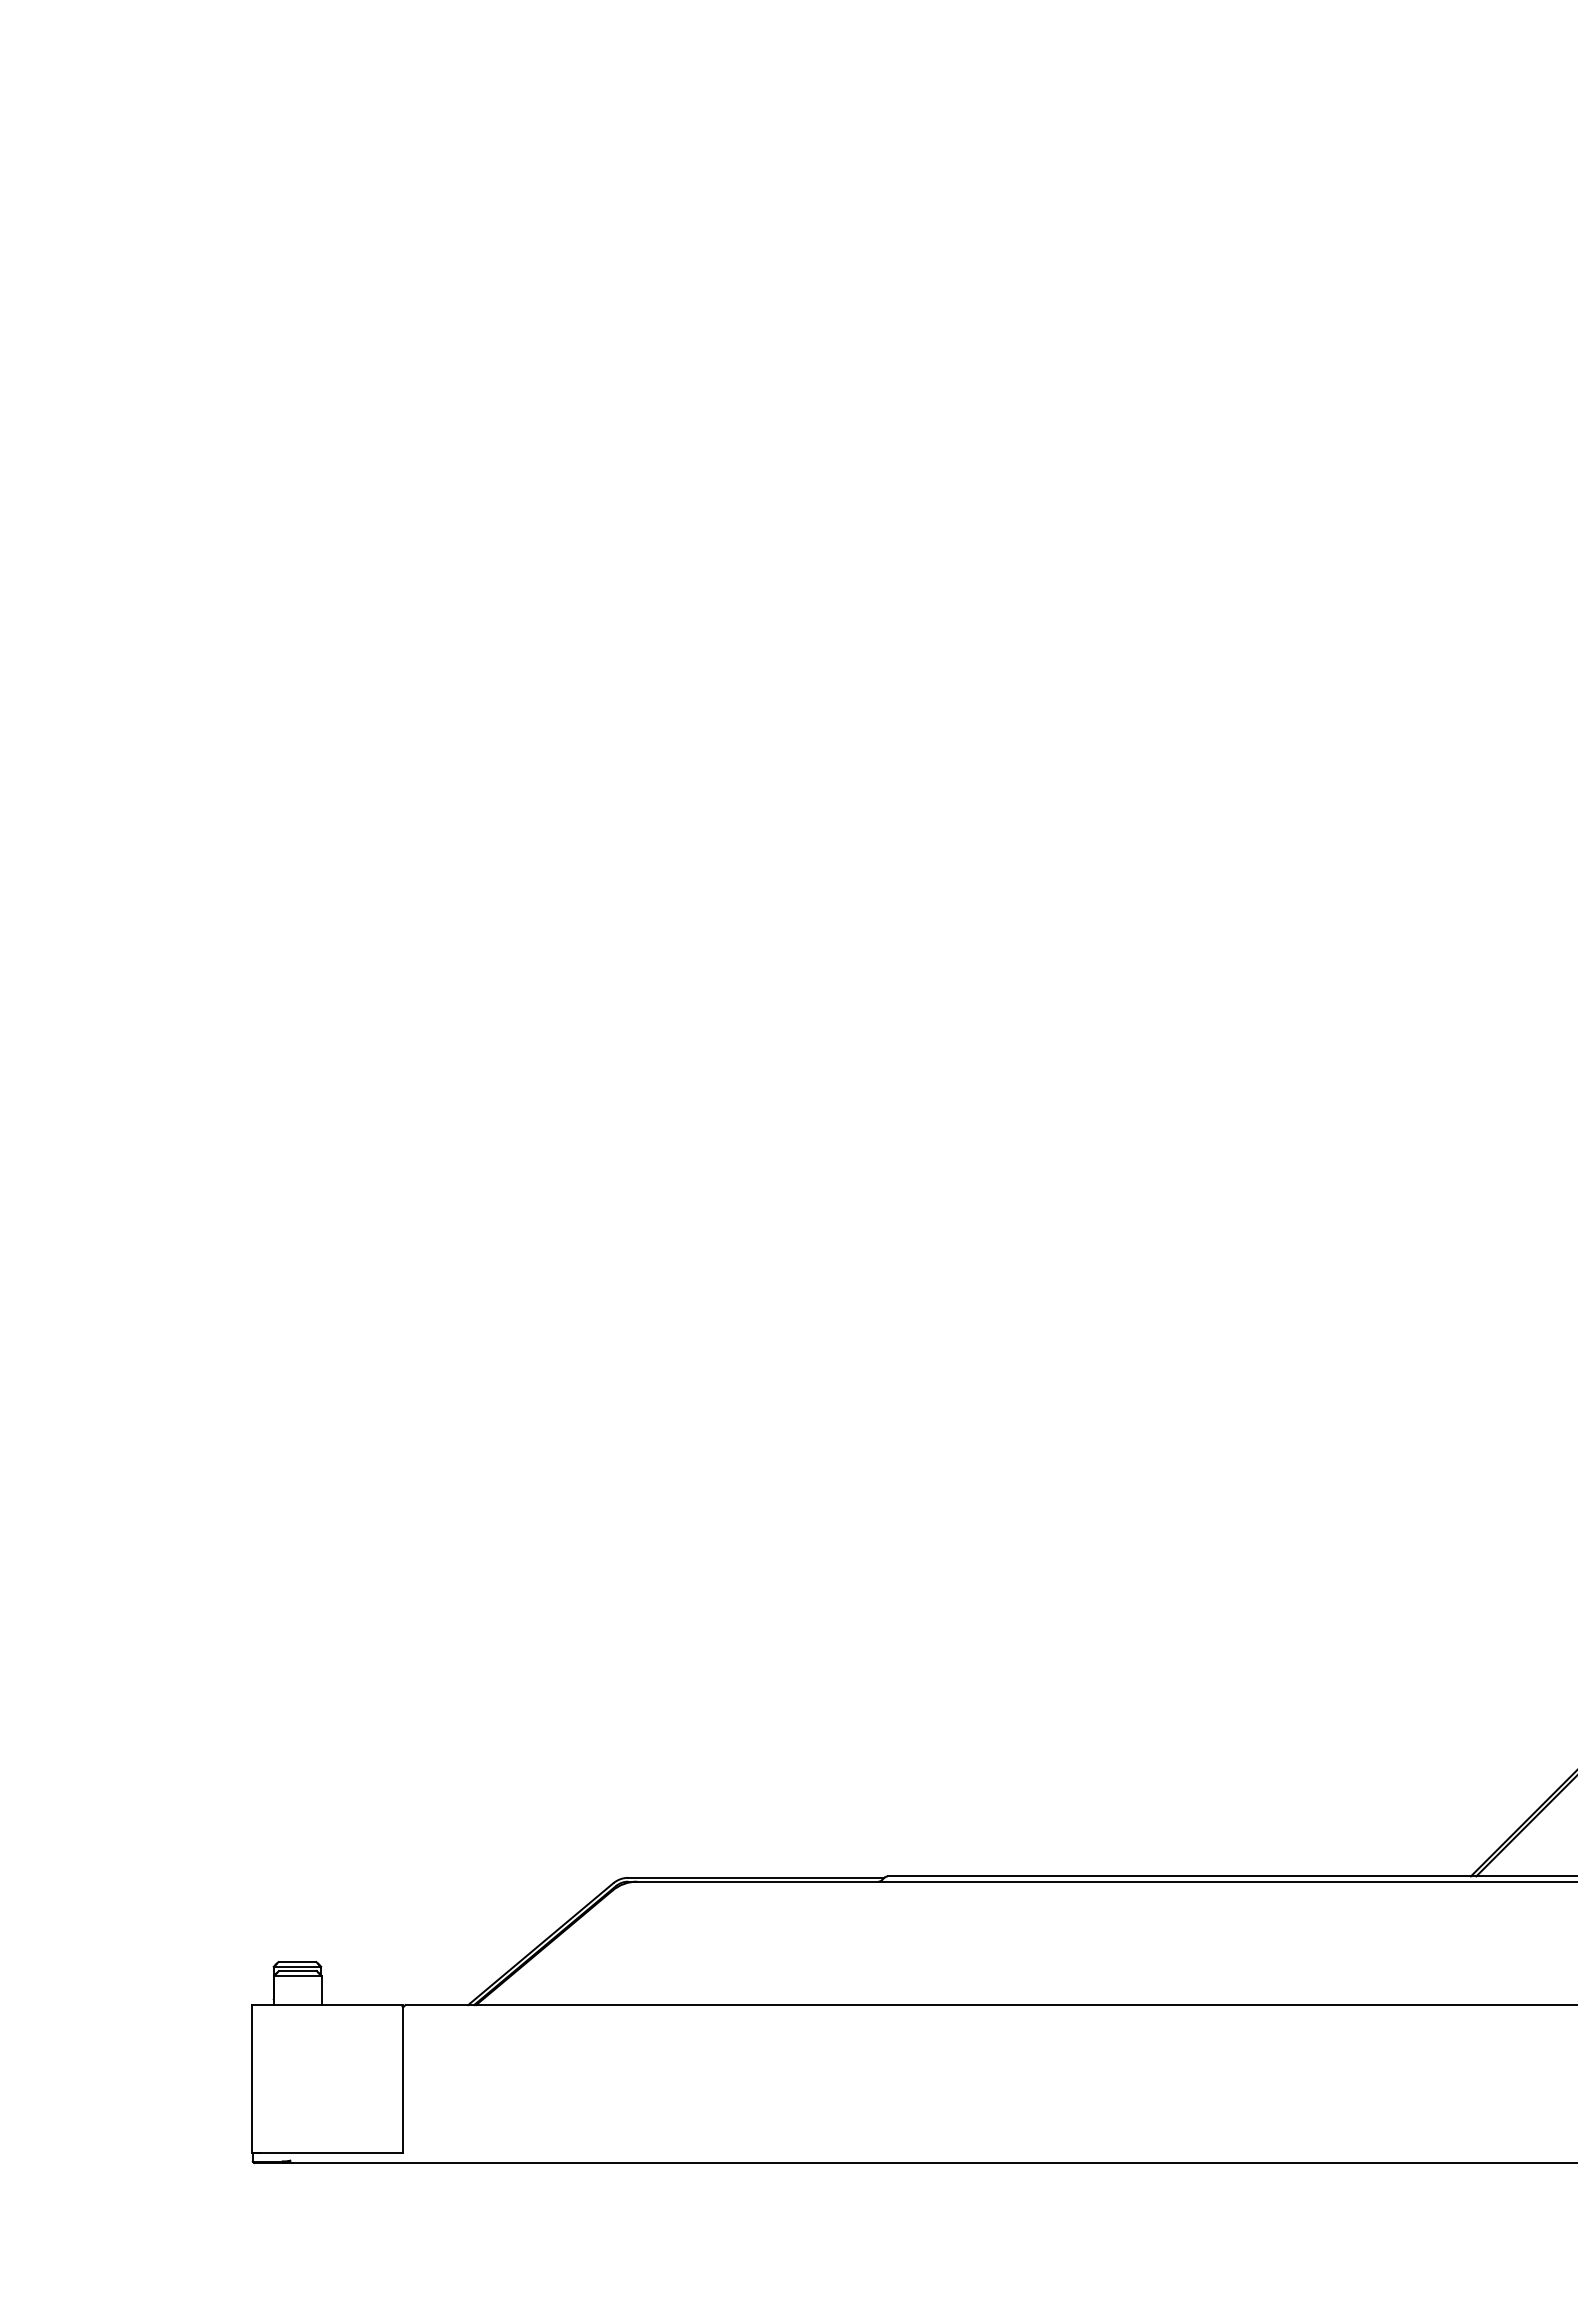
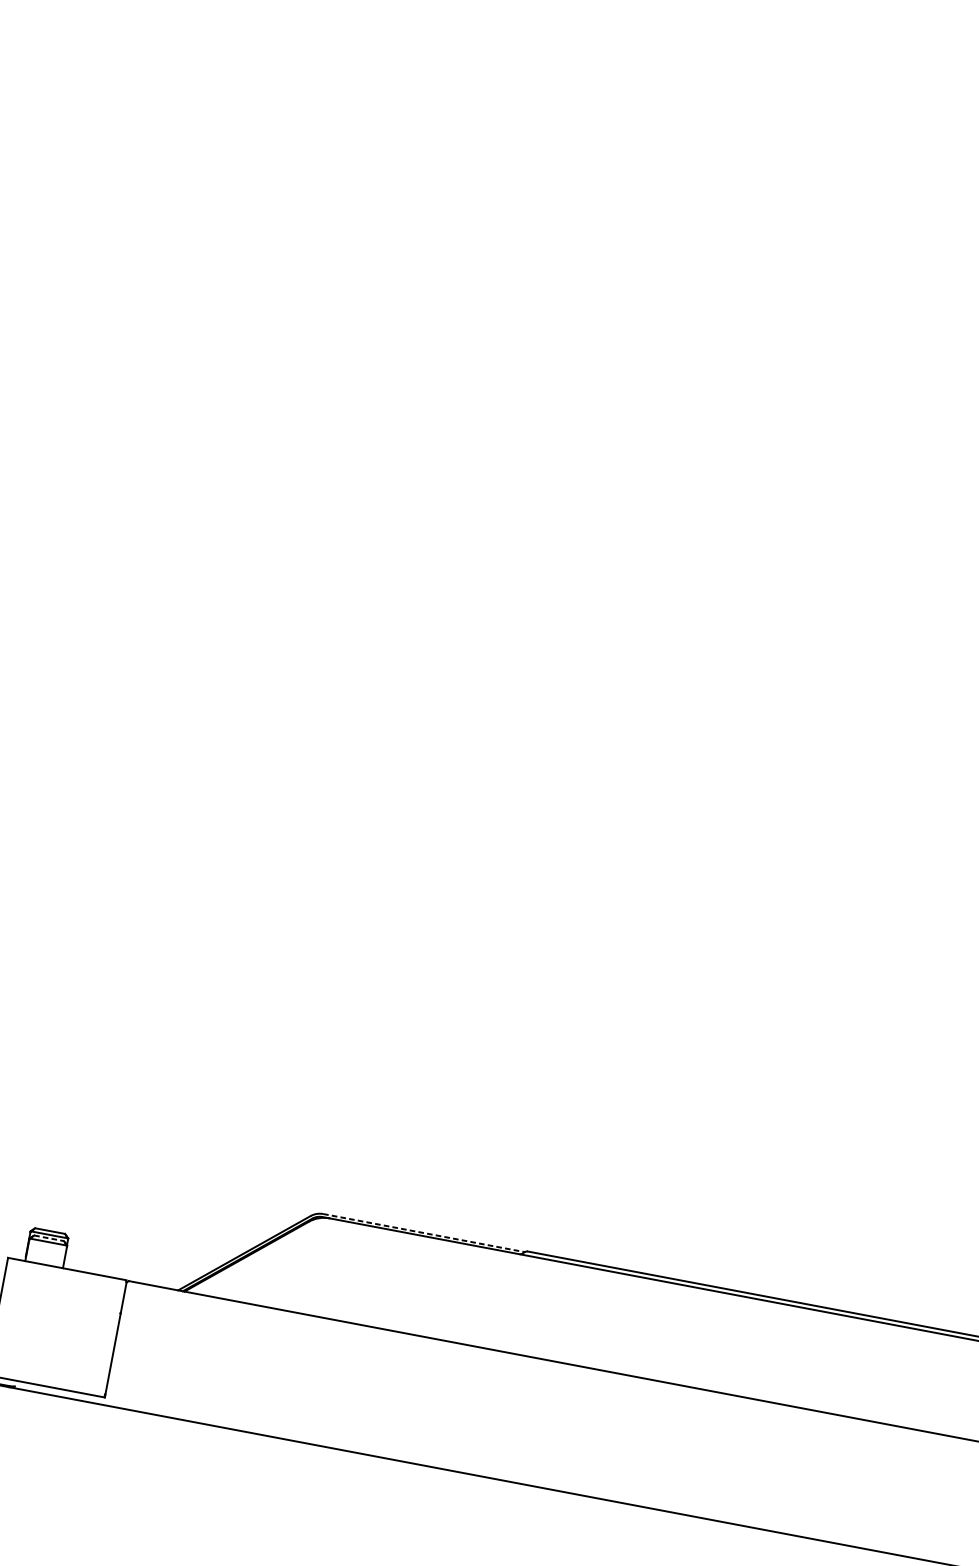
line: (756, 1877) -> (424, 1232), solid -> dashed
line: (297, 1971) -> (48, 1238), solid -> dashed

